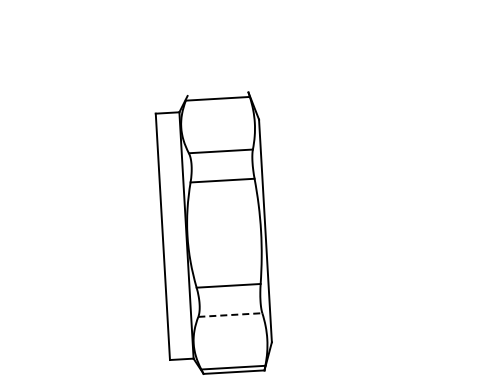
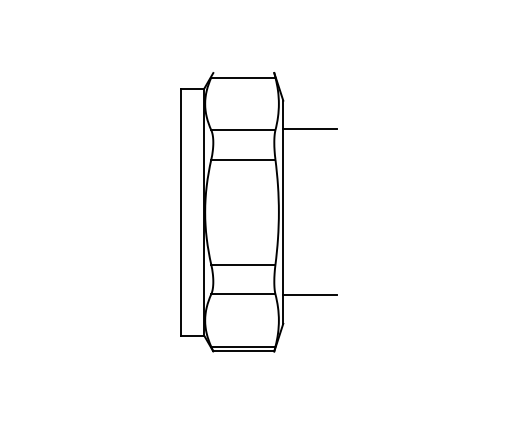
line: (287, 146) -> (310, 129), added
line: (297, 312) -> (310, 295), added
line: (230, 315) -> (243, 294), dashed -> solid

